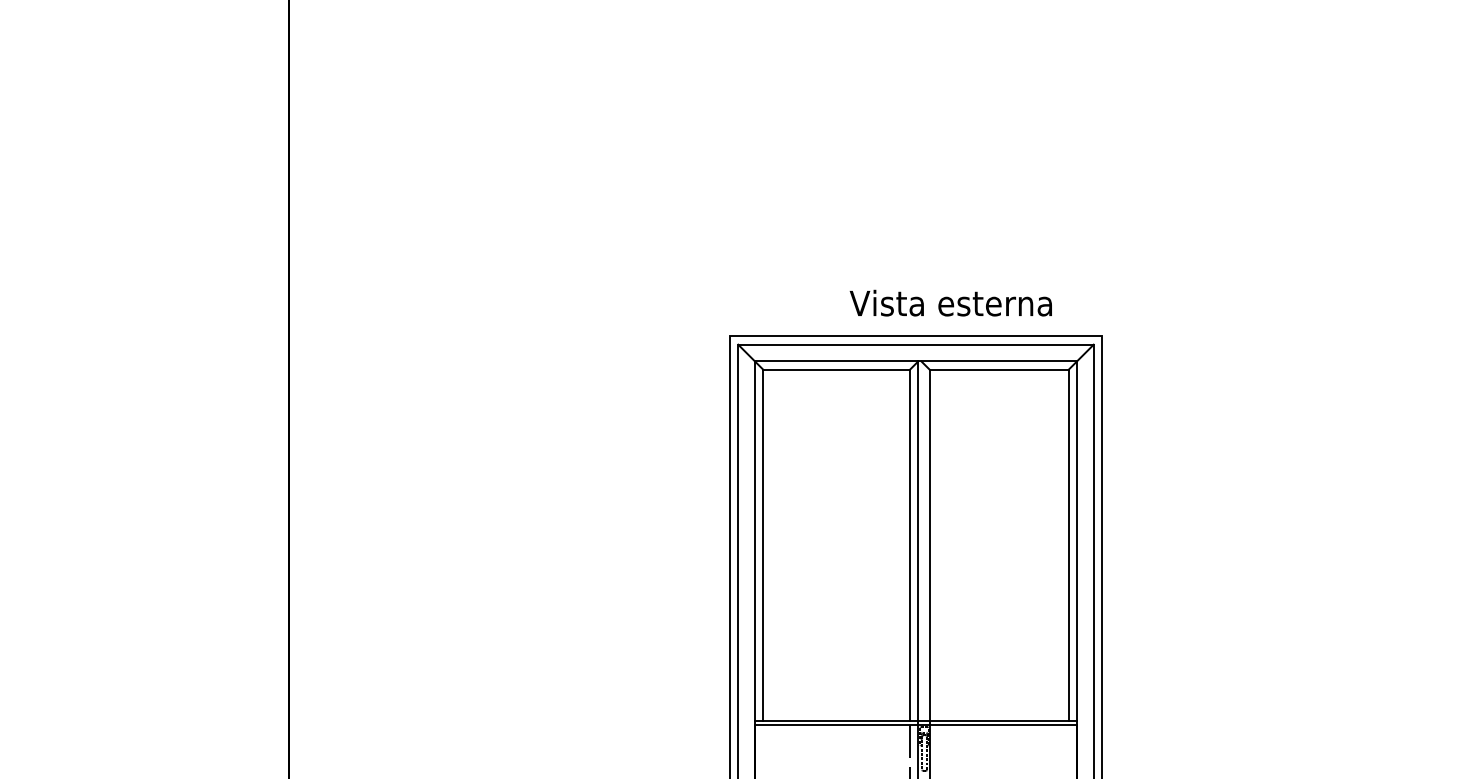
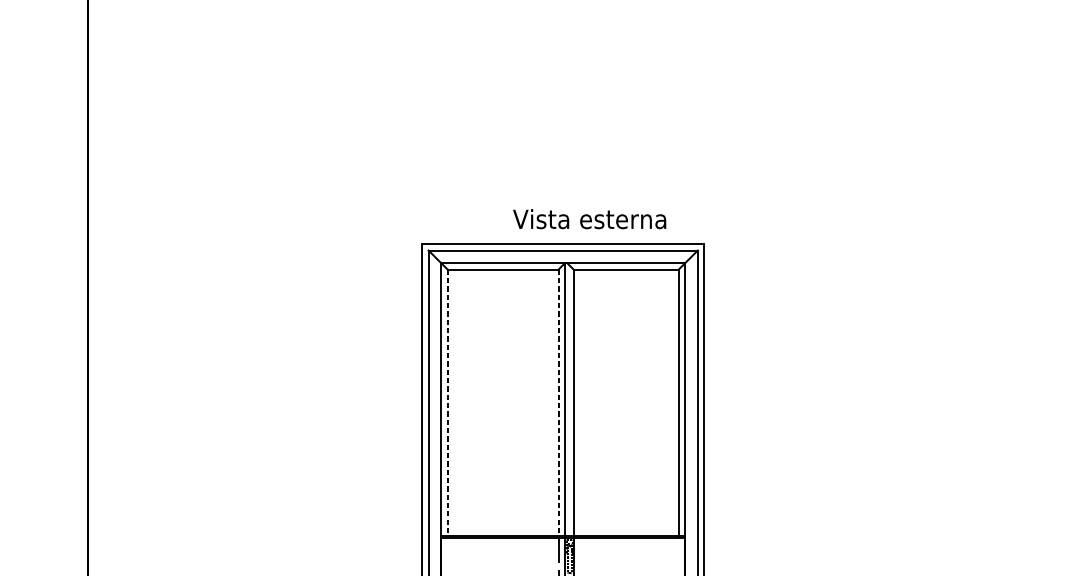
line: (763, 545) -> (447, 402), solid -> dashed
line: (909, 545) -> (558, 402), solid -> dashed

